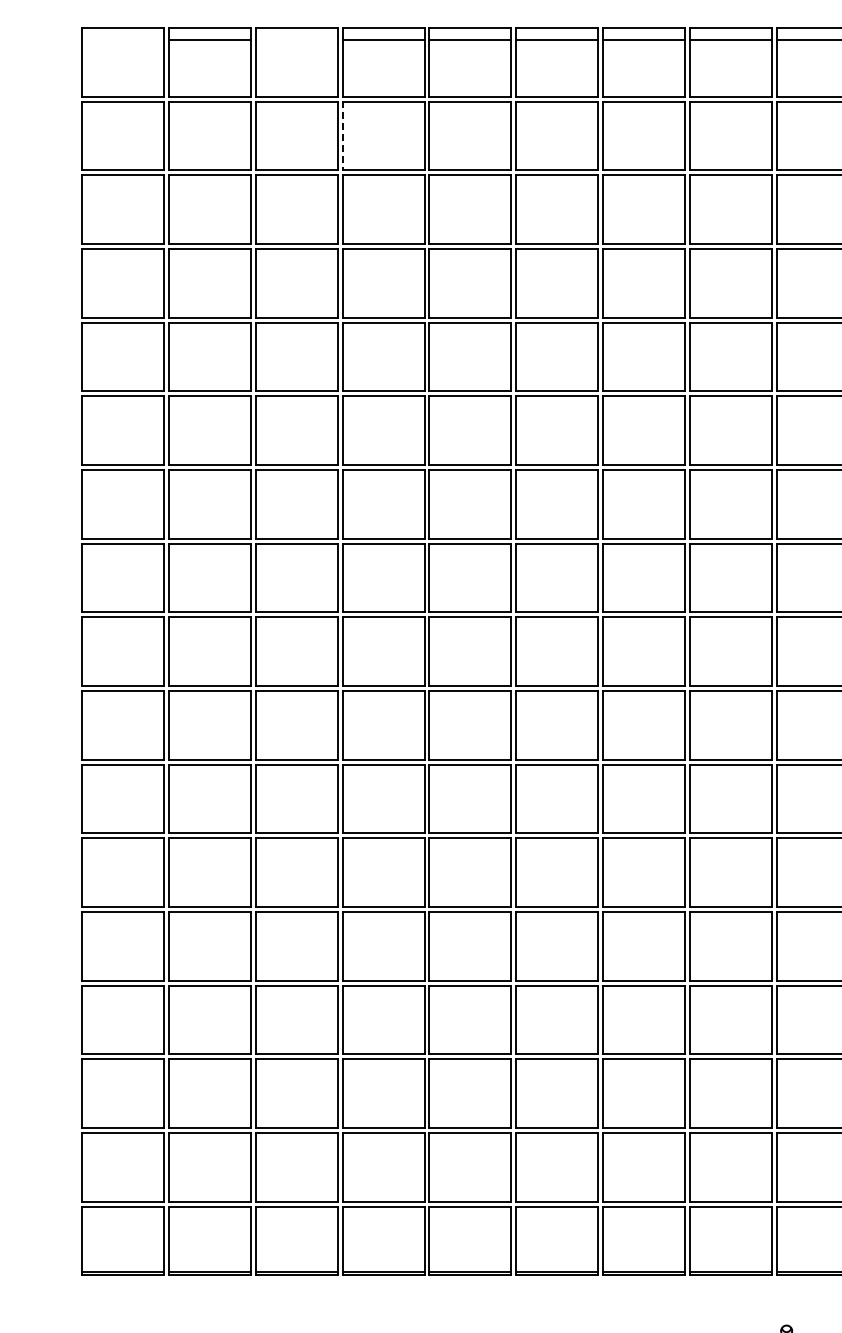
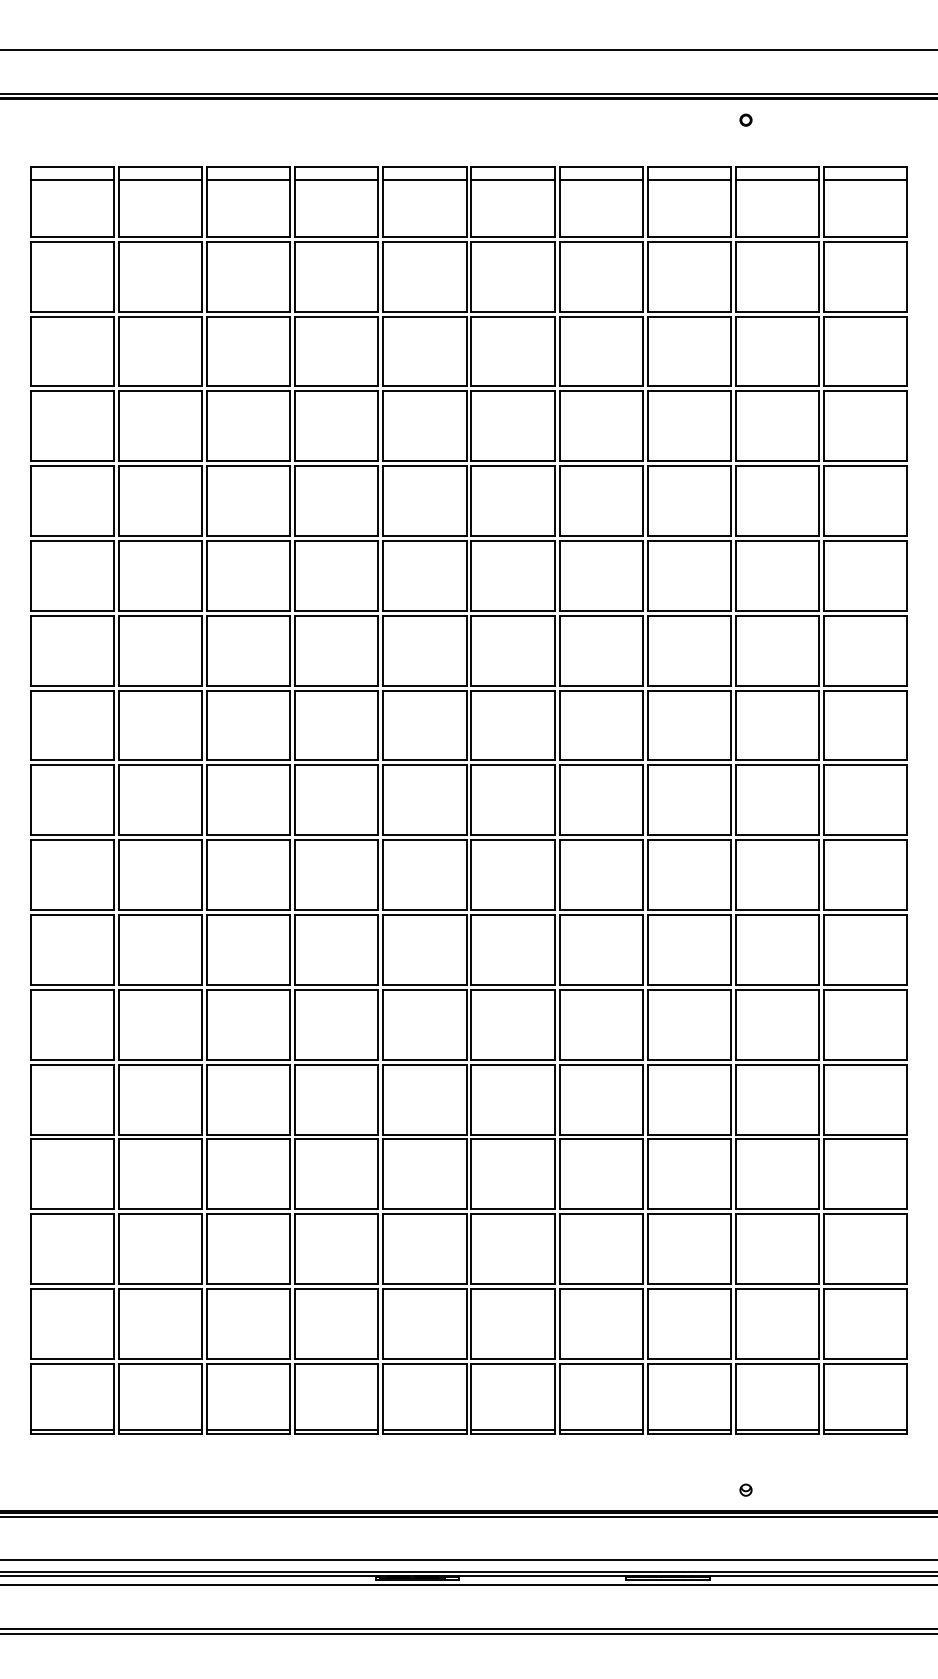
line: (122, 40) -> (71, 179), added
line: (296, 40) -> (248, 179), added
line: (342, 135) -> (295, 276), dashed -> solid

